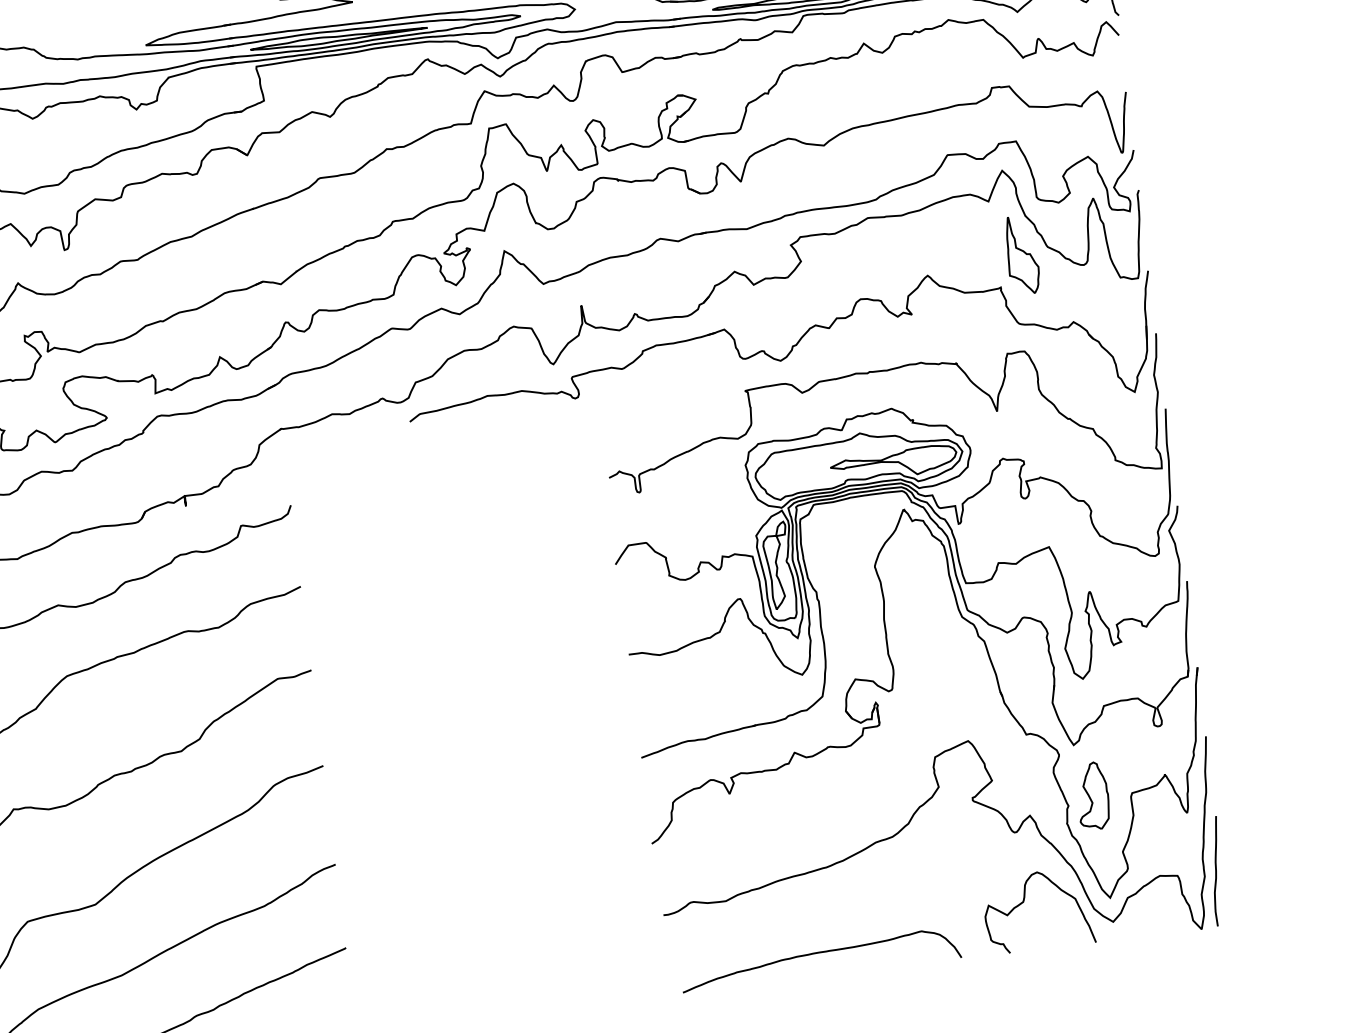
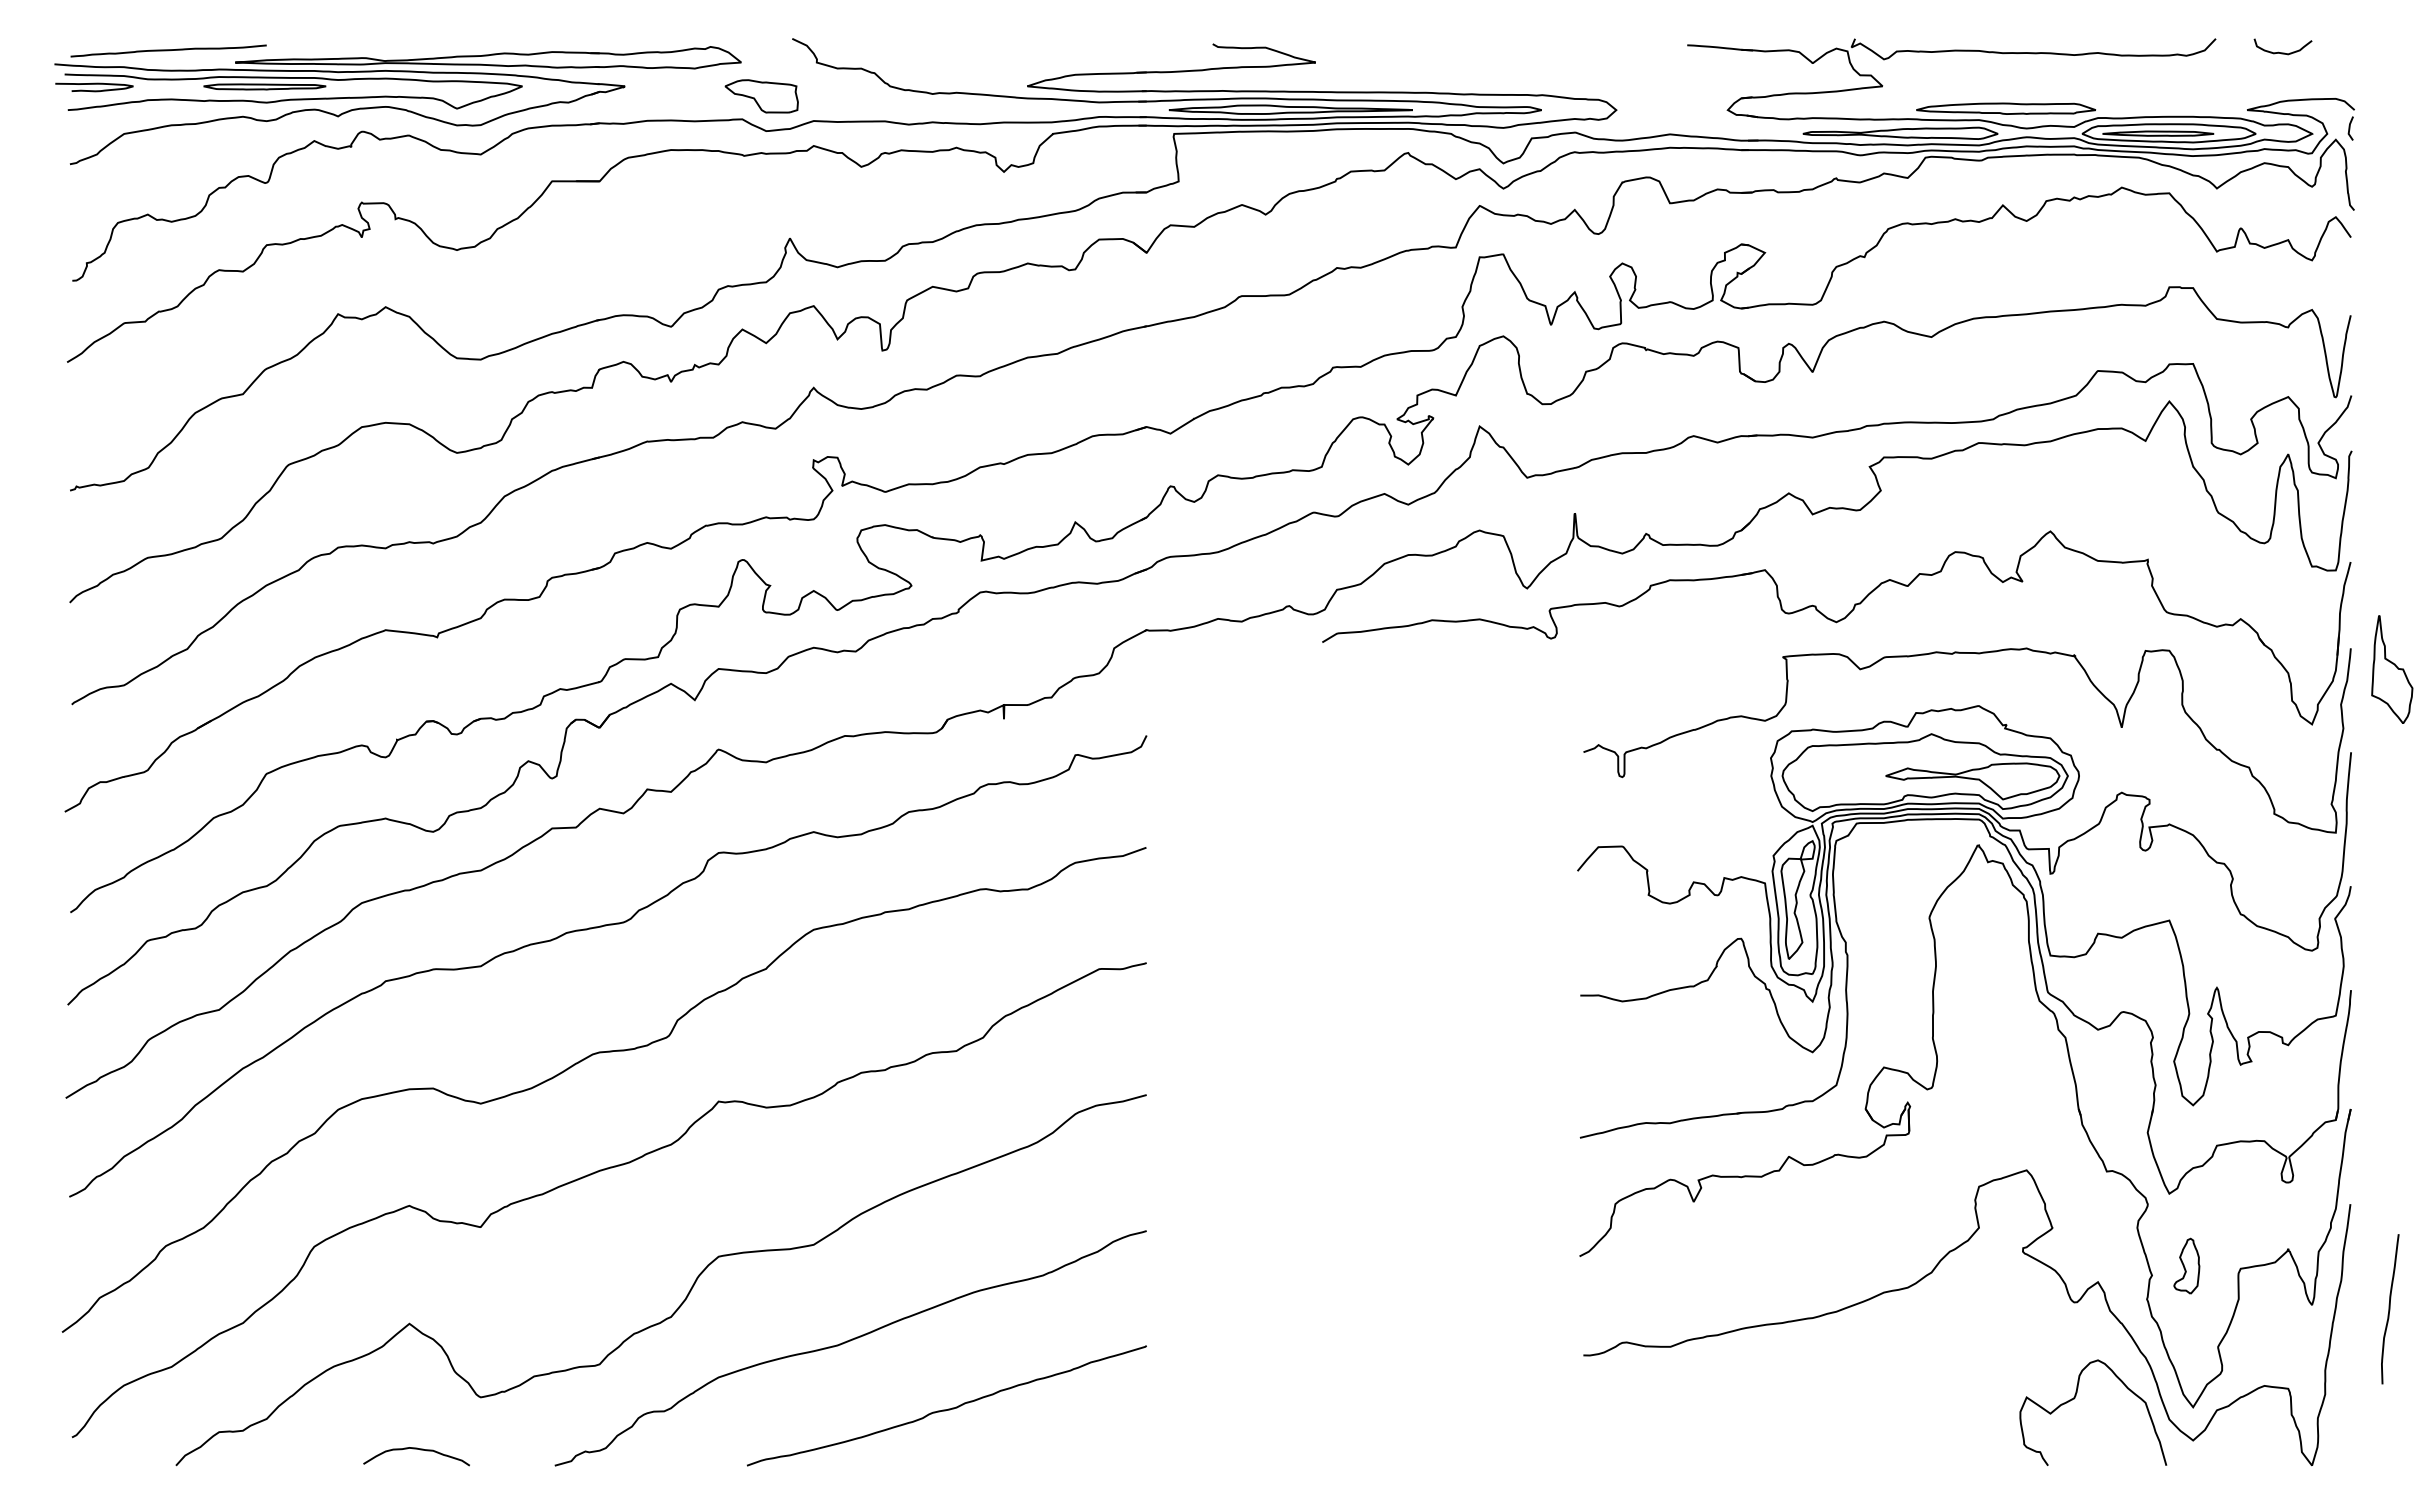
part: (1022, 255) -> (2392, 669), moved
part: (1092, 795) -> (2186, 1265), size x0.6
curve: (1216, 871) -> (2390, 1309), moved
curve: (819, 953) -> (1788, 1433), removed

